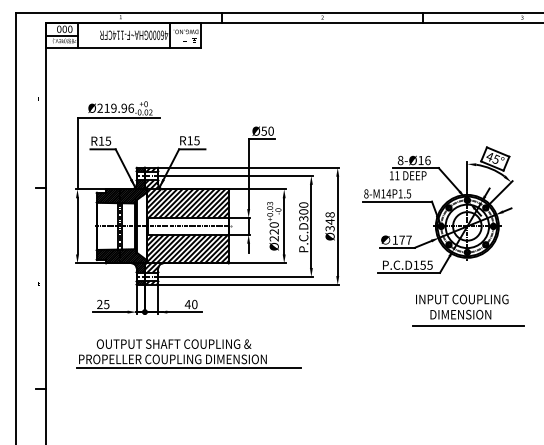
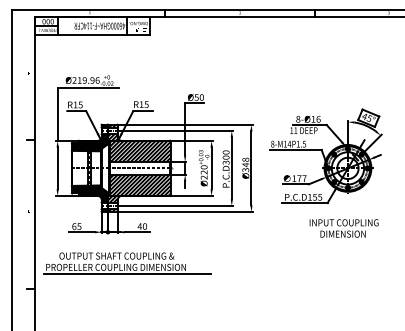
text: (99, 304) -> (74, 226), 25 -> 65
line: (468, 326) -> (348, 242), removed
part: (188, 353) -> (127, 263), moved

